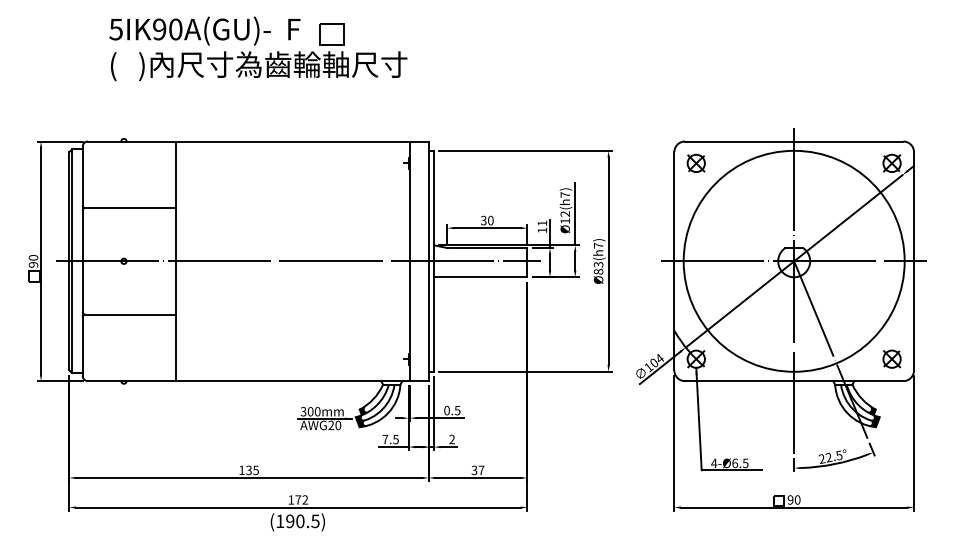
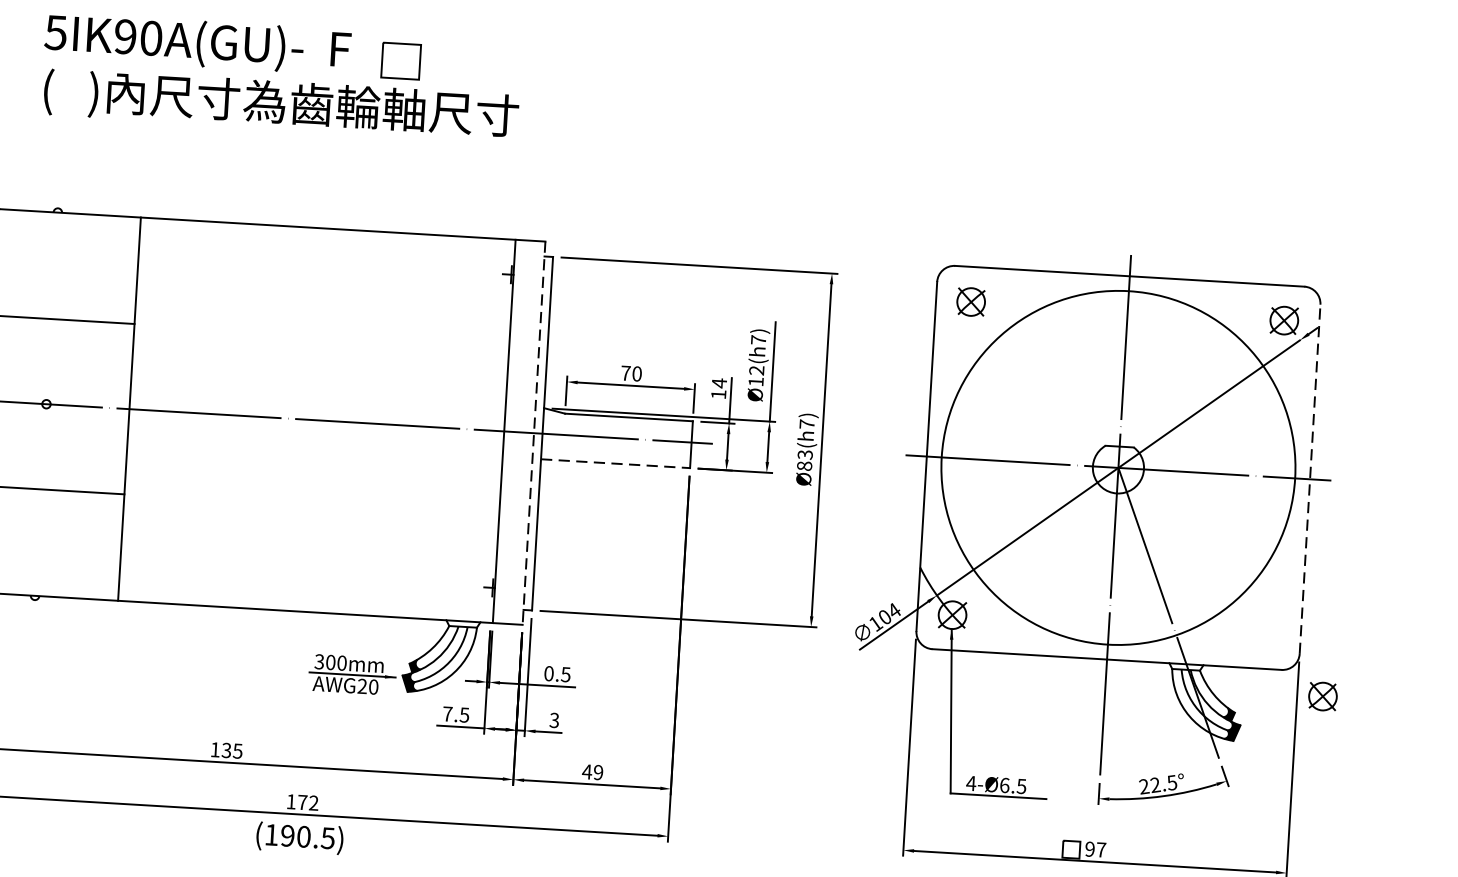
text: (483, 220) -> (625, 373), 30 -> 70
text: (542, 223) -> (719, 383), 11 -> 14
line: (914, 260) -> (1310, 478), solid -> dashed
line: (428, 261) -> (533, 433), solid -> dashed
line: (480, 277) -> (615, 463), solid -> dashed
part: (891, 358) -> (1322, 695), moved
text: (451, 440) -> (553, 721), 2 -> 3
text: (477, 470) -> (592, 772), 37 -> 49
text: (797, 499) -> (1101, 849), 90 -> 97

